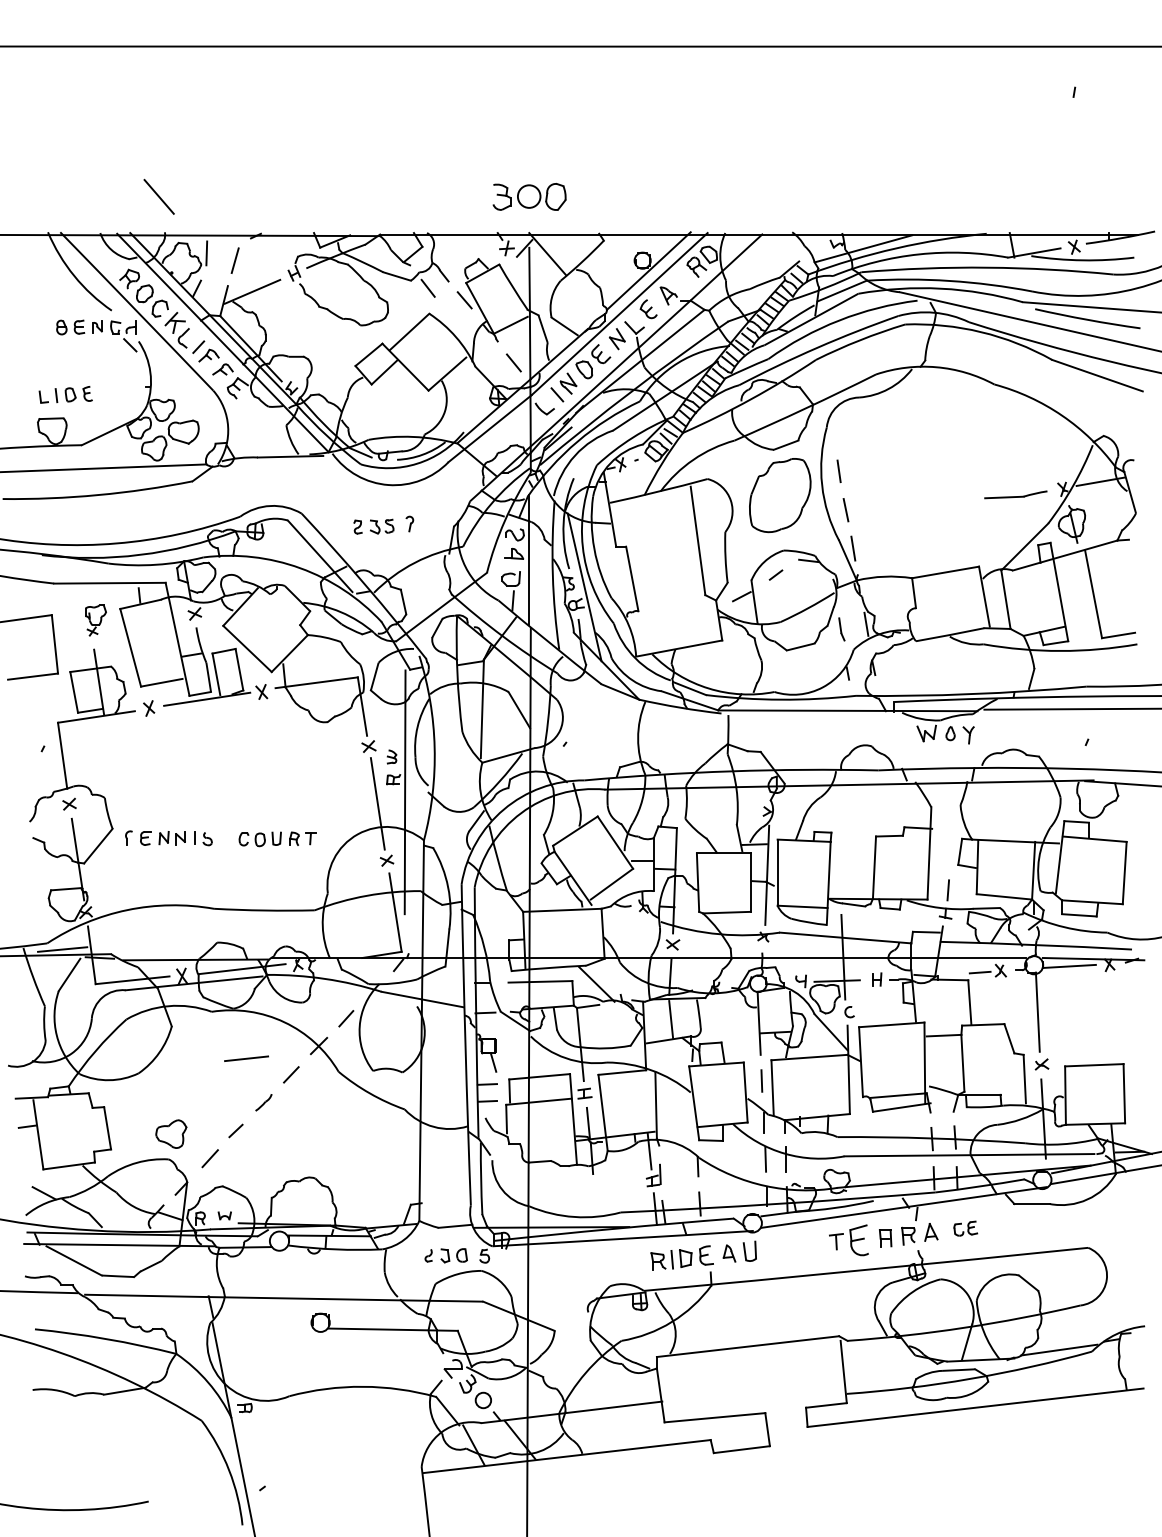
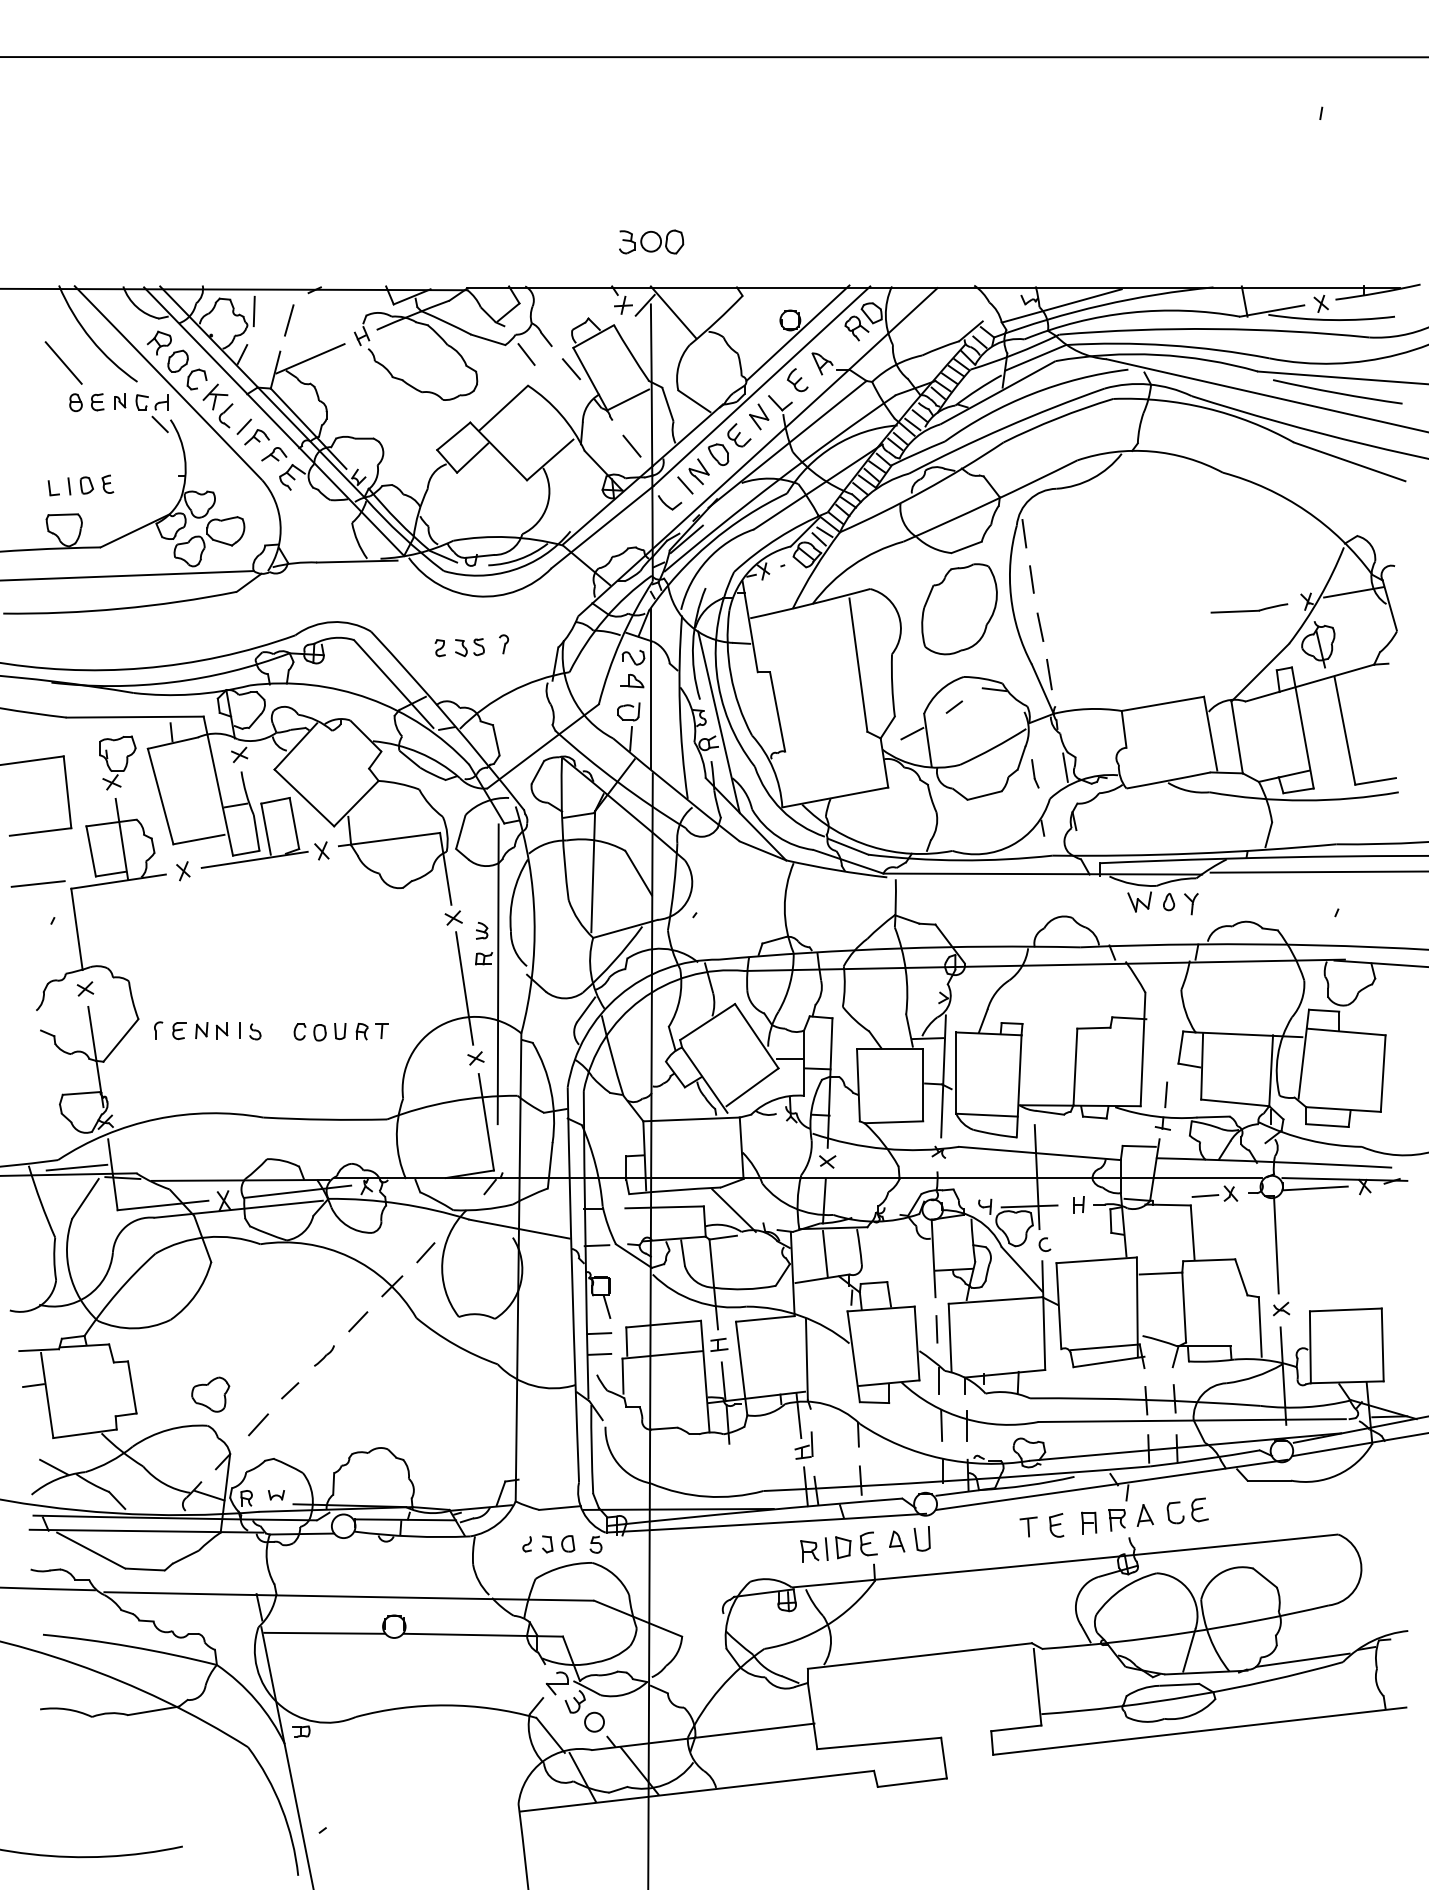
line: (159, 196) -> (63, 362), moved
part: (529, 196) -> (651, 241), size x0.71
line: (833, 433) -> (1024, 533), added
part: (95, 620) -> (117, 762), size x1.43
line: (246, 1058) -> (37, 883), moved
part: (965, 1228) -> (1187, 1510), size x1.43
part: (859, 1240) -> (1056, 1525), size x0.62
line: (263, 1327) -> (324, 1632), added

